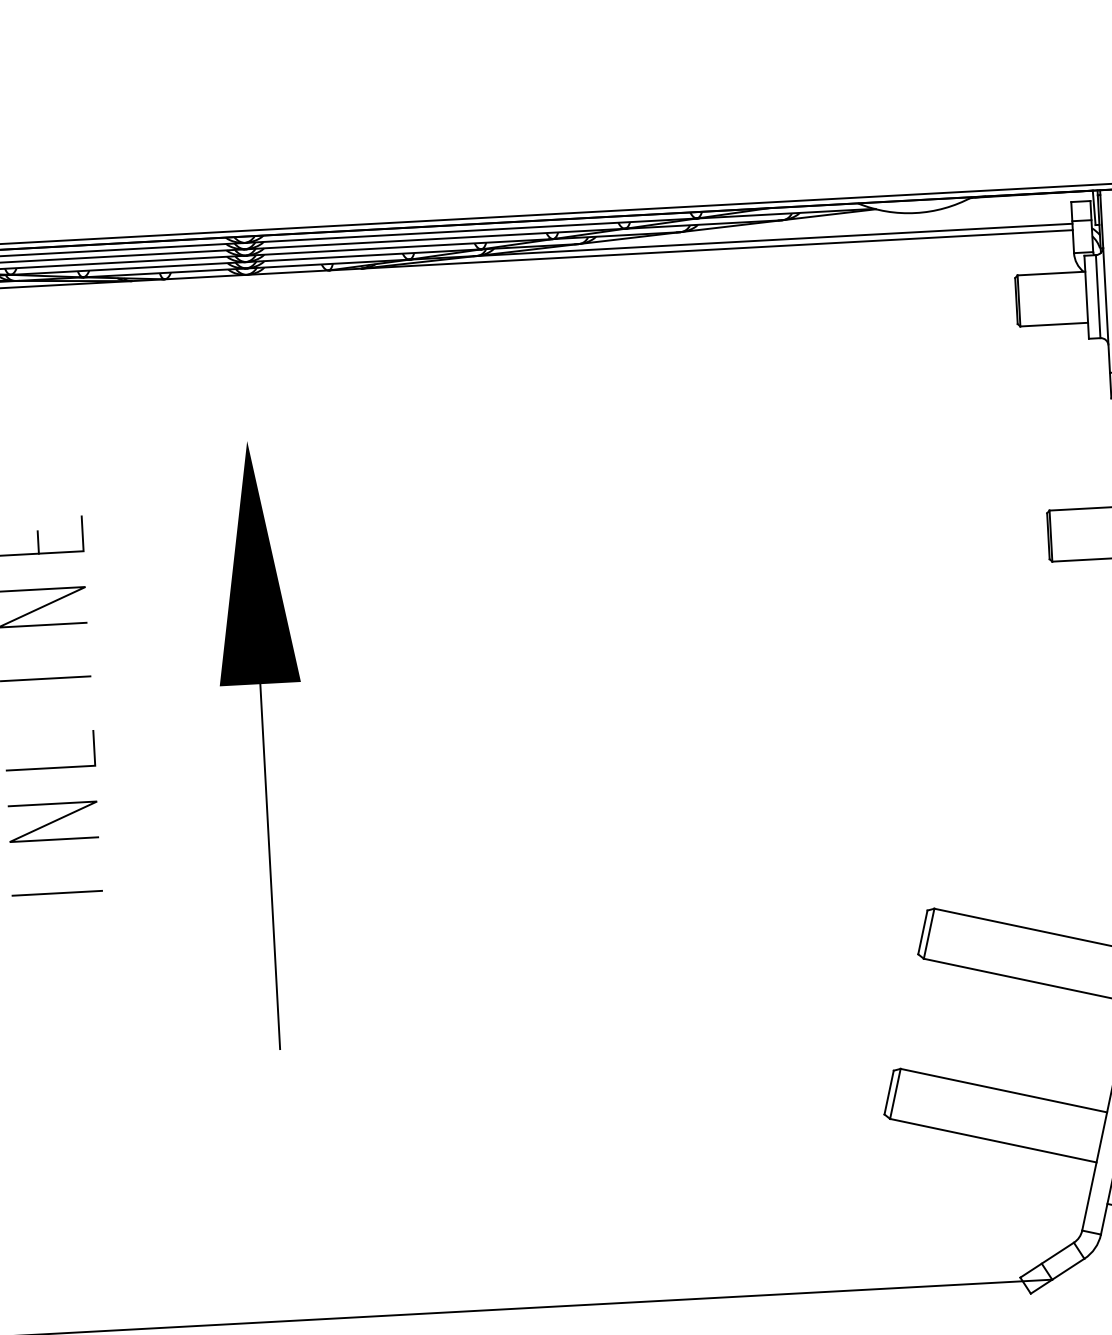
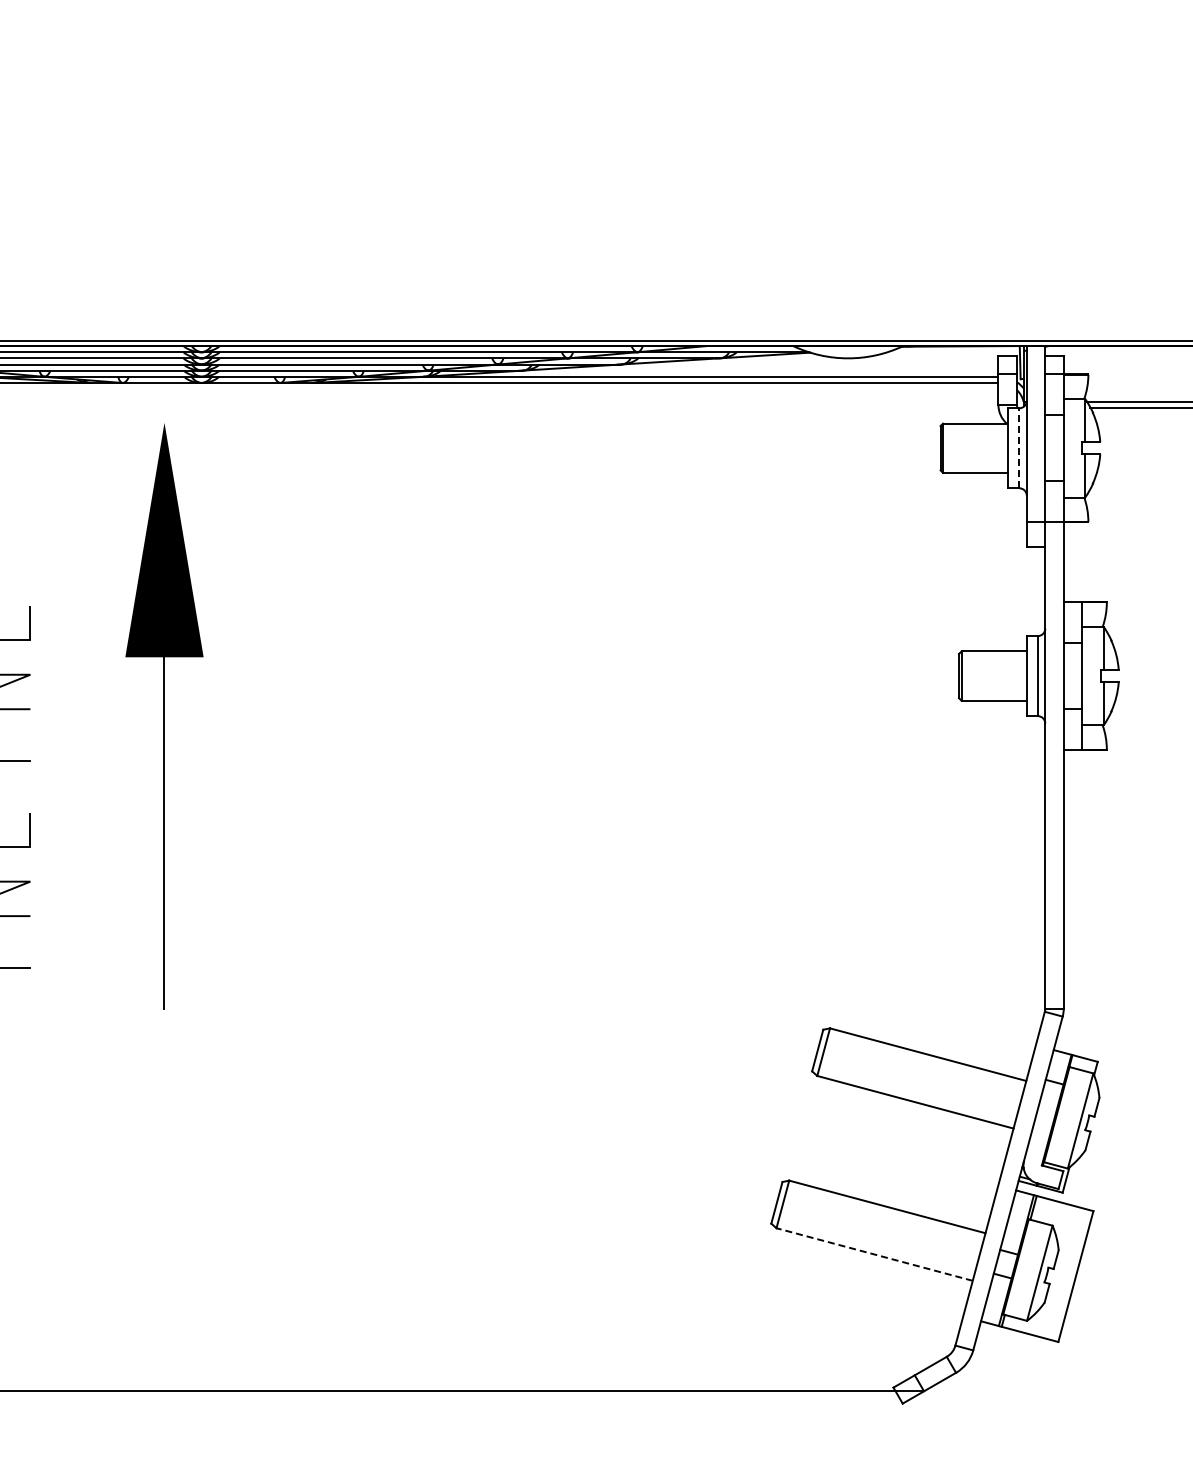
line: (1098, 295) -> (1019, 447), solid -> dashed
part: (263, 745) -> (164, 716), moved
line: (993, 1140) -> (874, 1254), solid -> dashed

